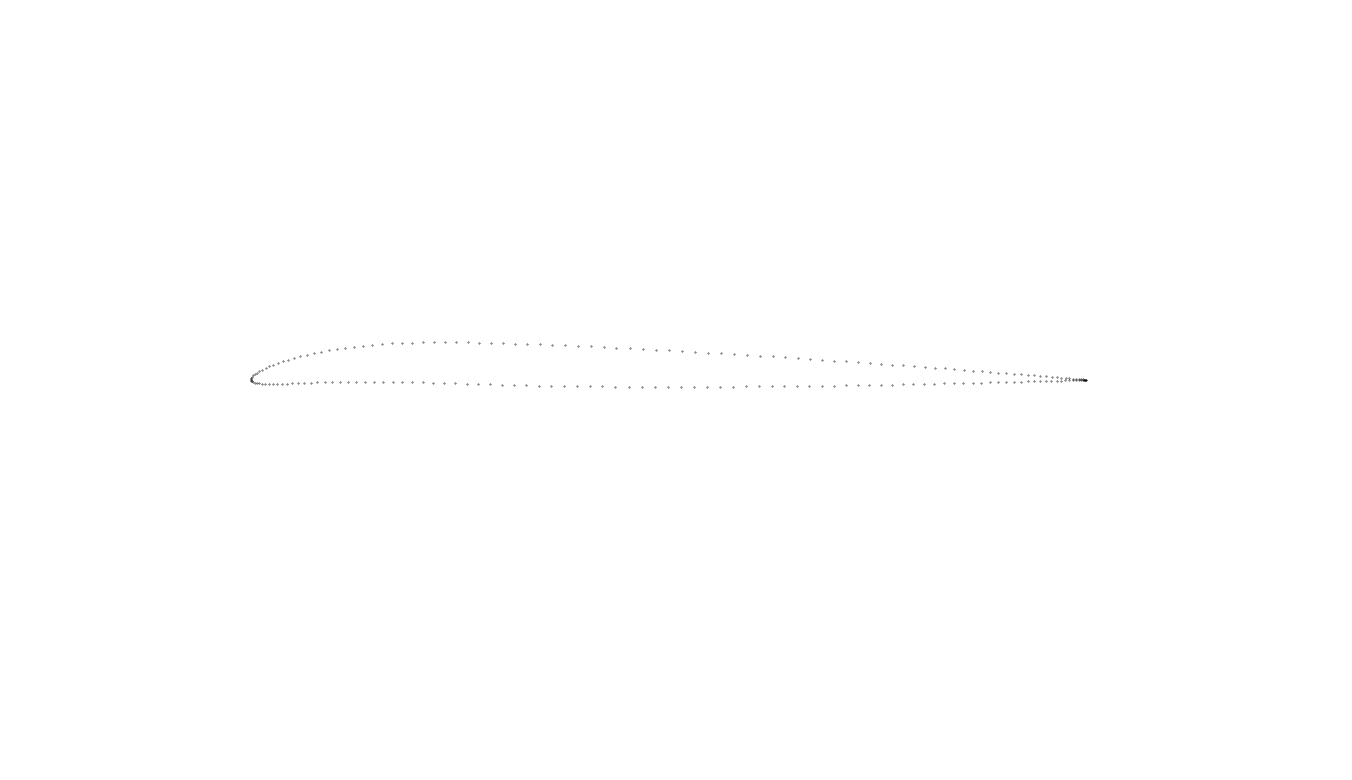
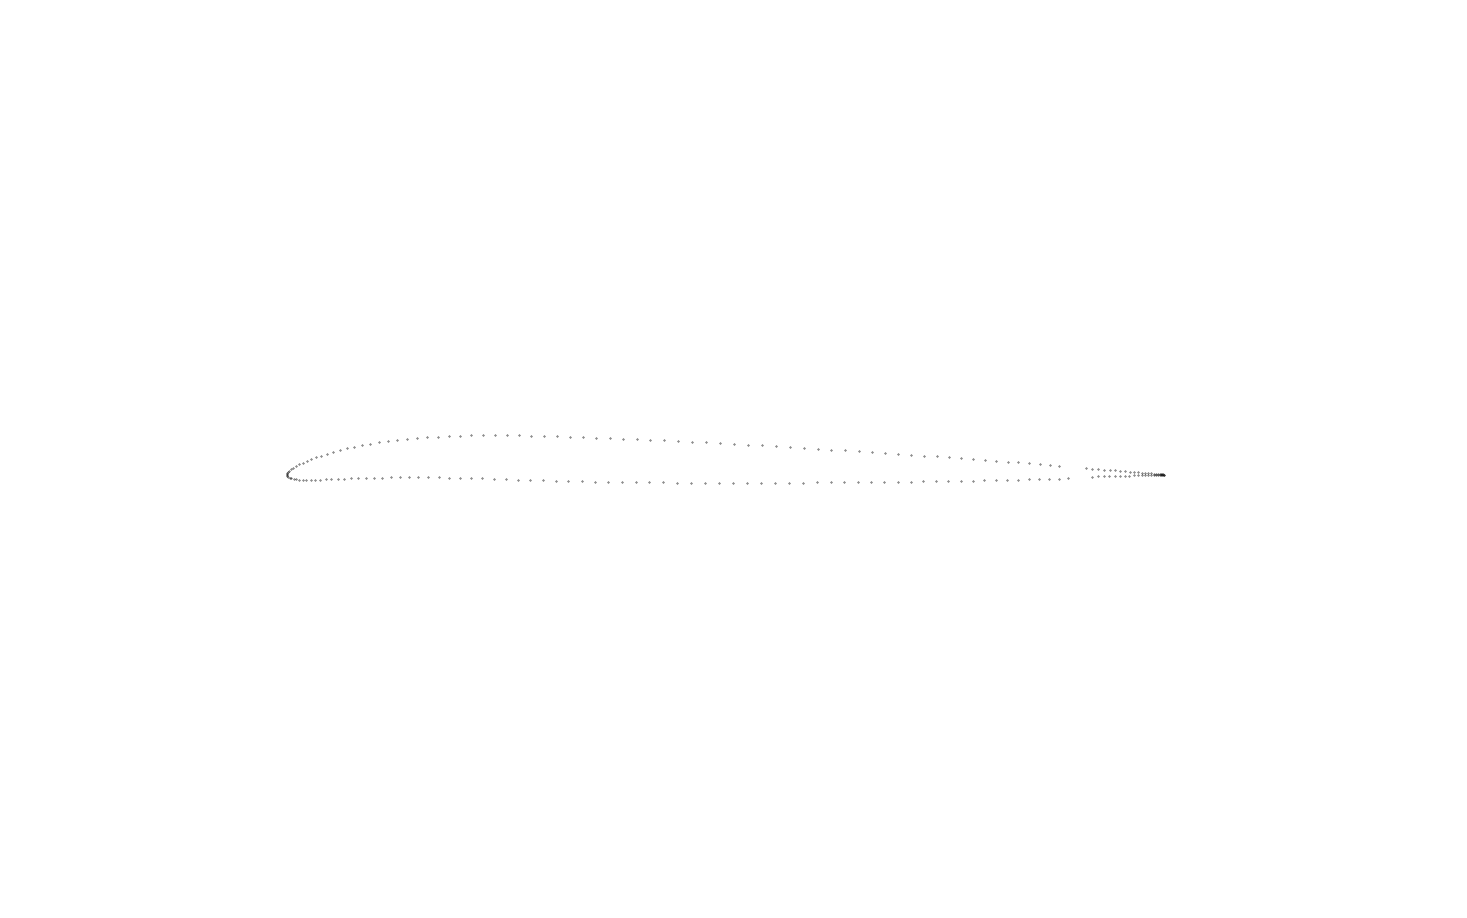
part: (1033, 377) -> (1124, 472), size x0.7

